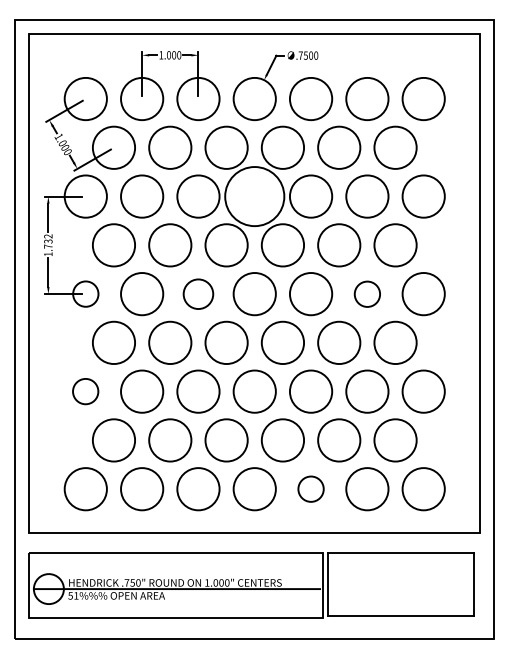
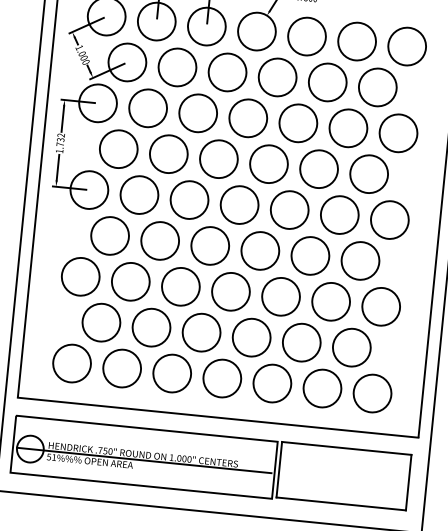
circle: (254, 196) -> (248, 118), size x0.71
circle: (85, 294) -> (89, 190), size x1.67
circle: (198, 294) -> (189, 200), size x1.43
circle: (367, 294) -> (339, 215), size x1.67
circle: (85, 391) -> (80, 276), size x1.67
circle: (310, 489) -> (271, 383), size x1.67

